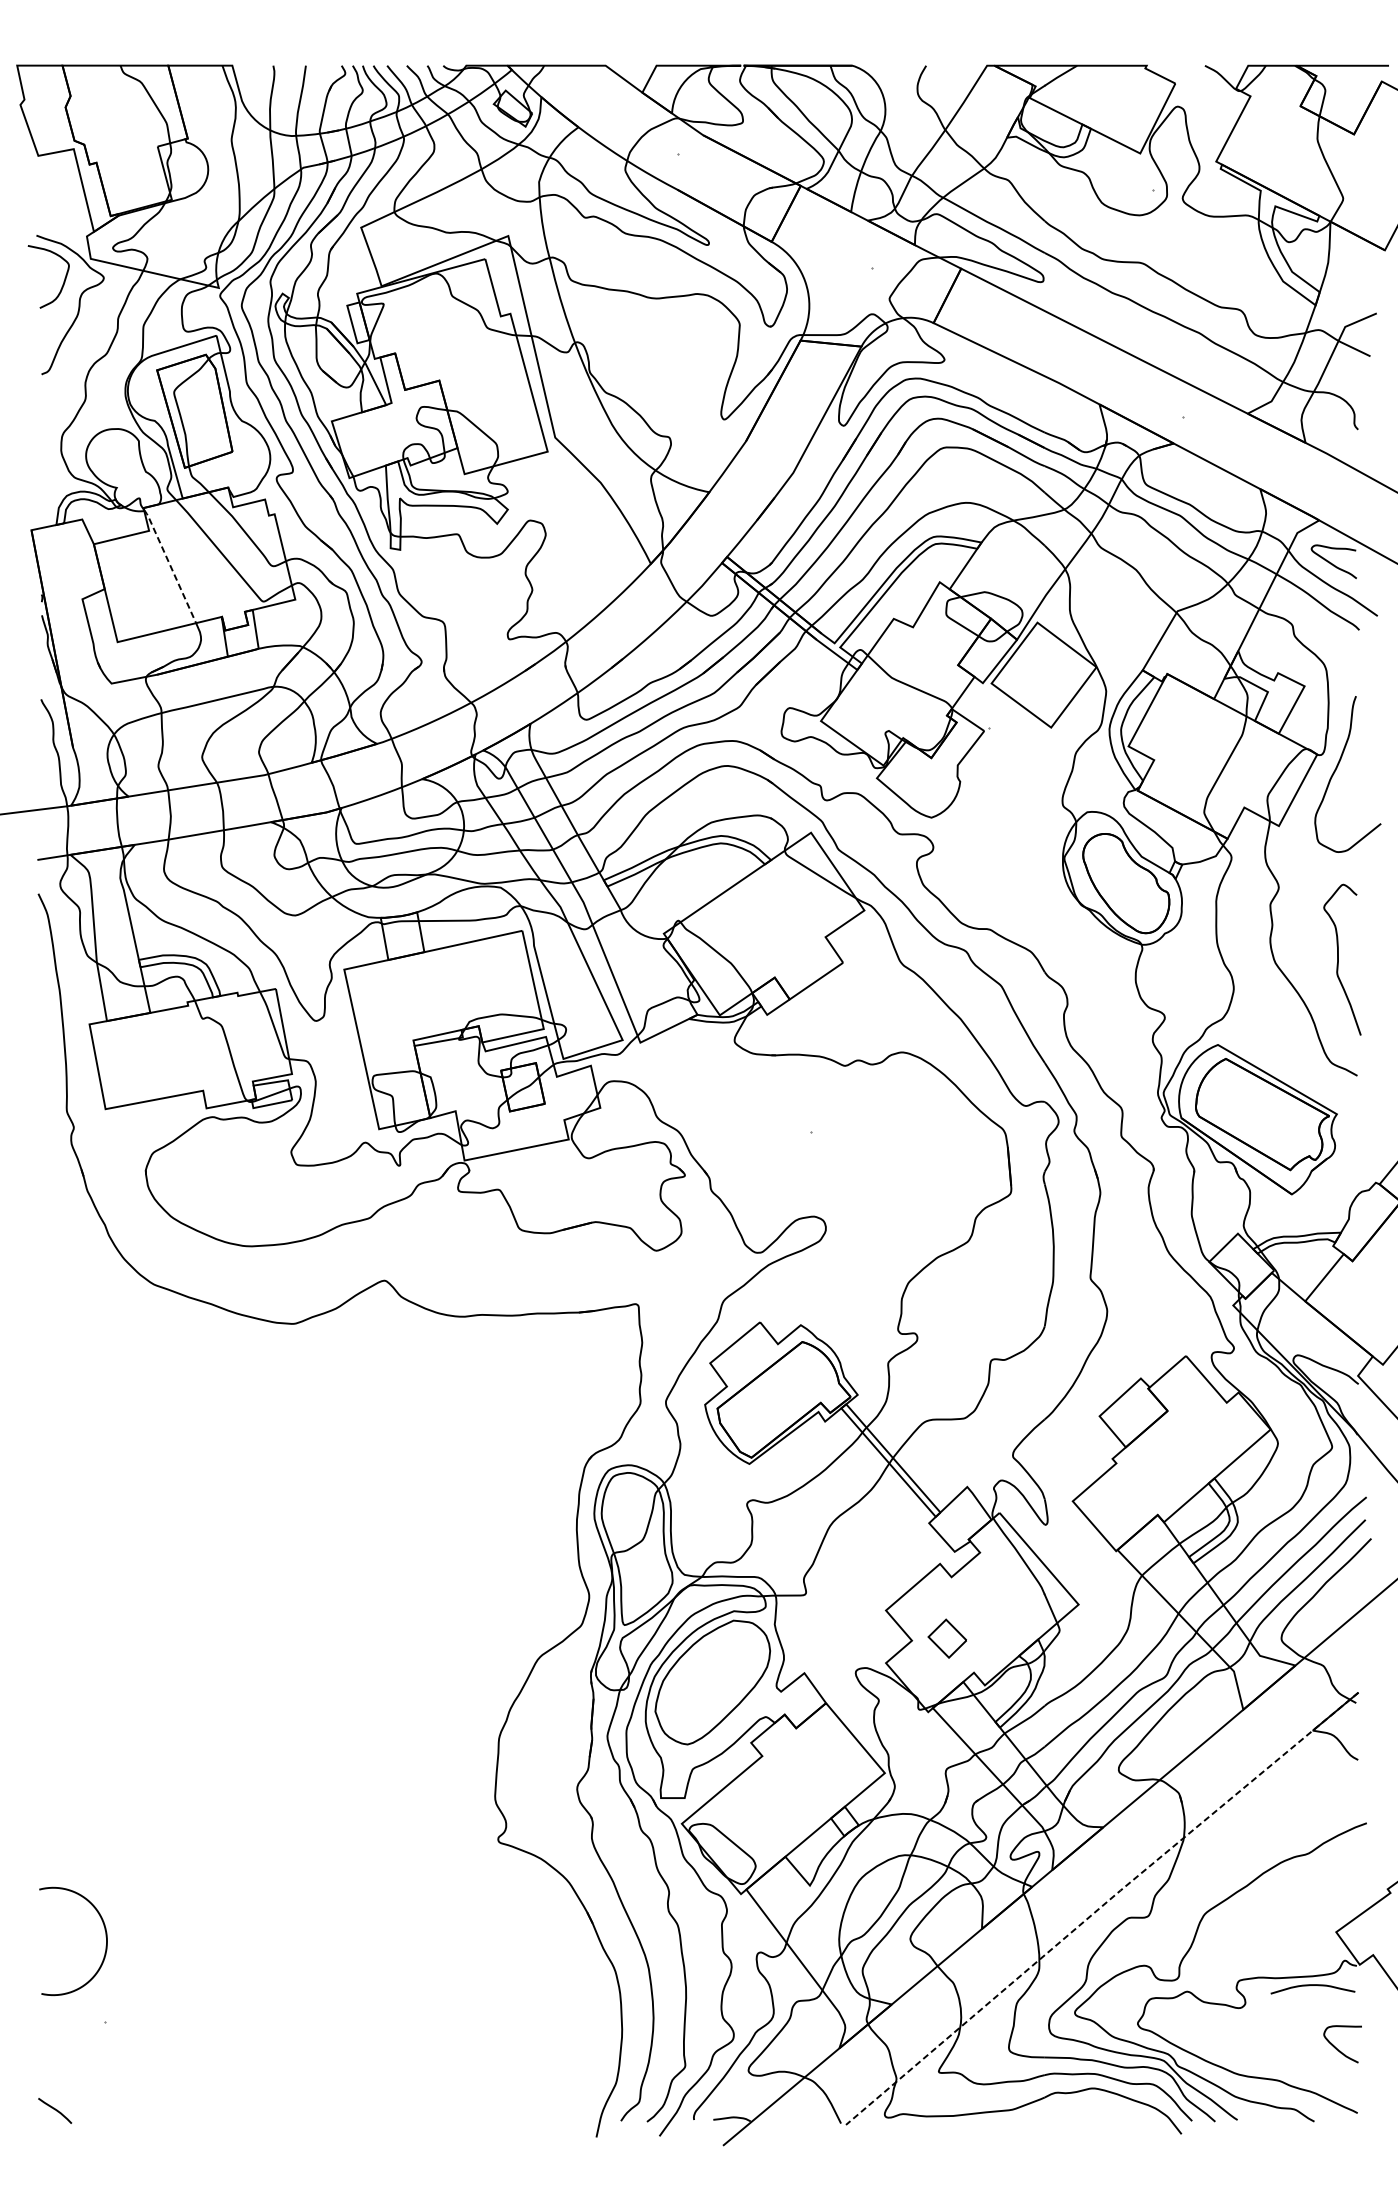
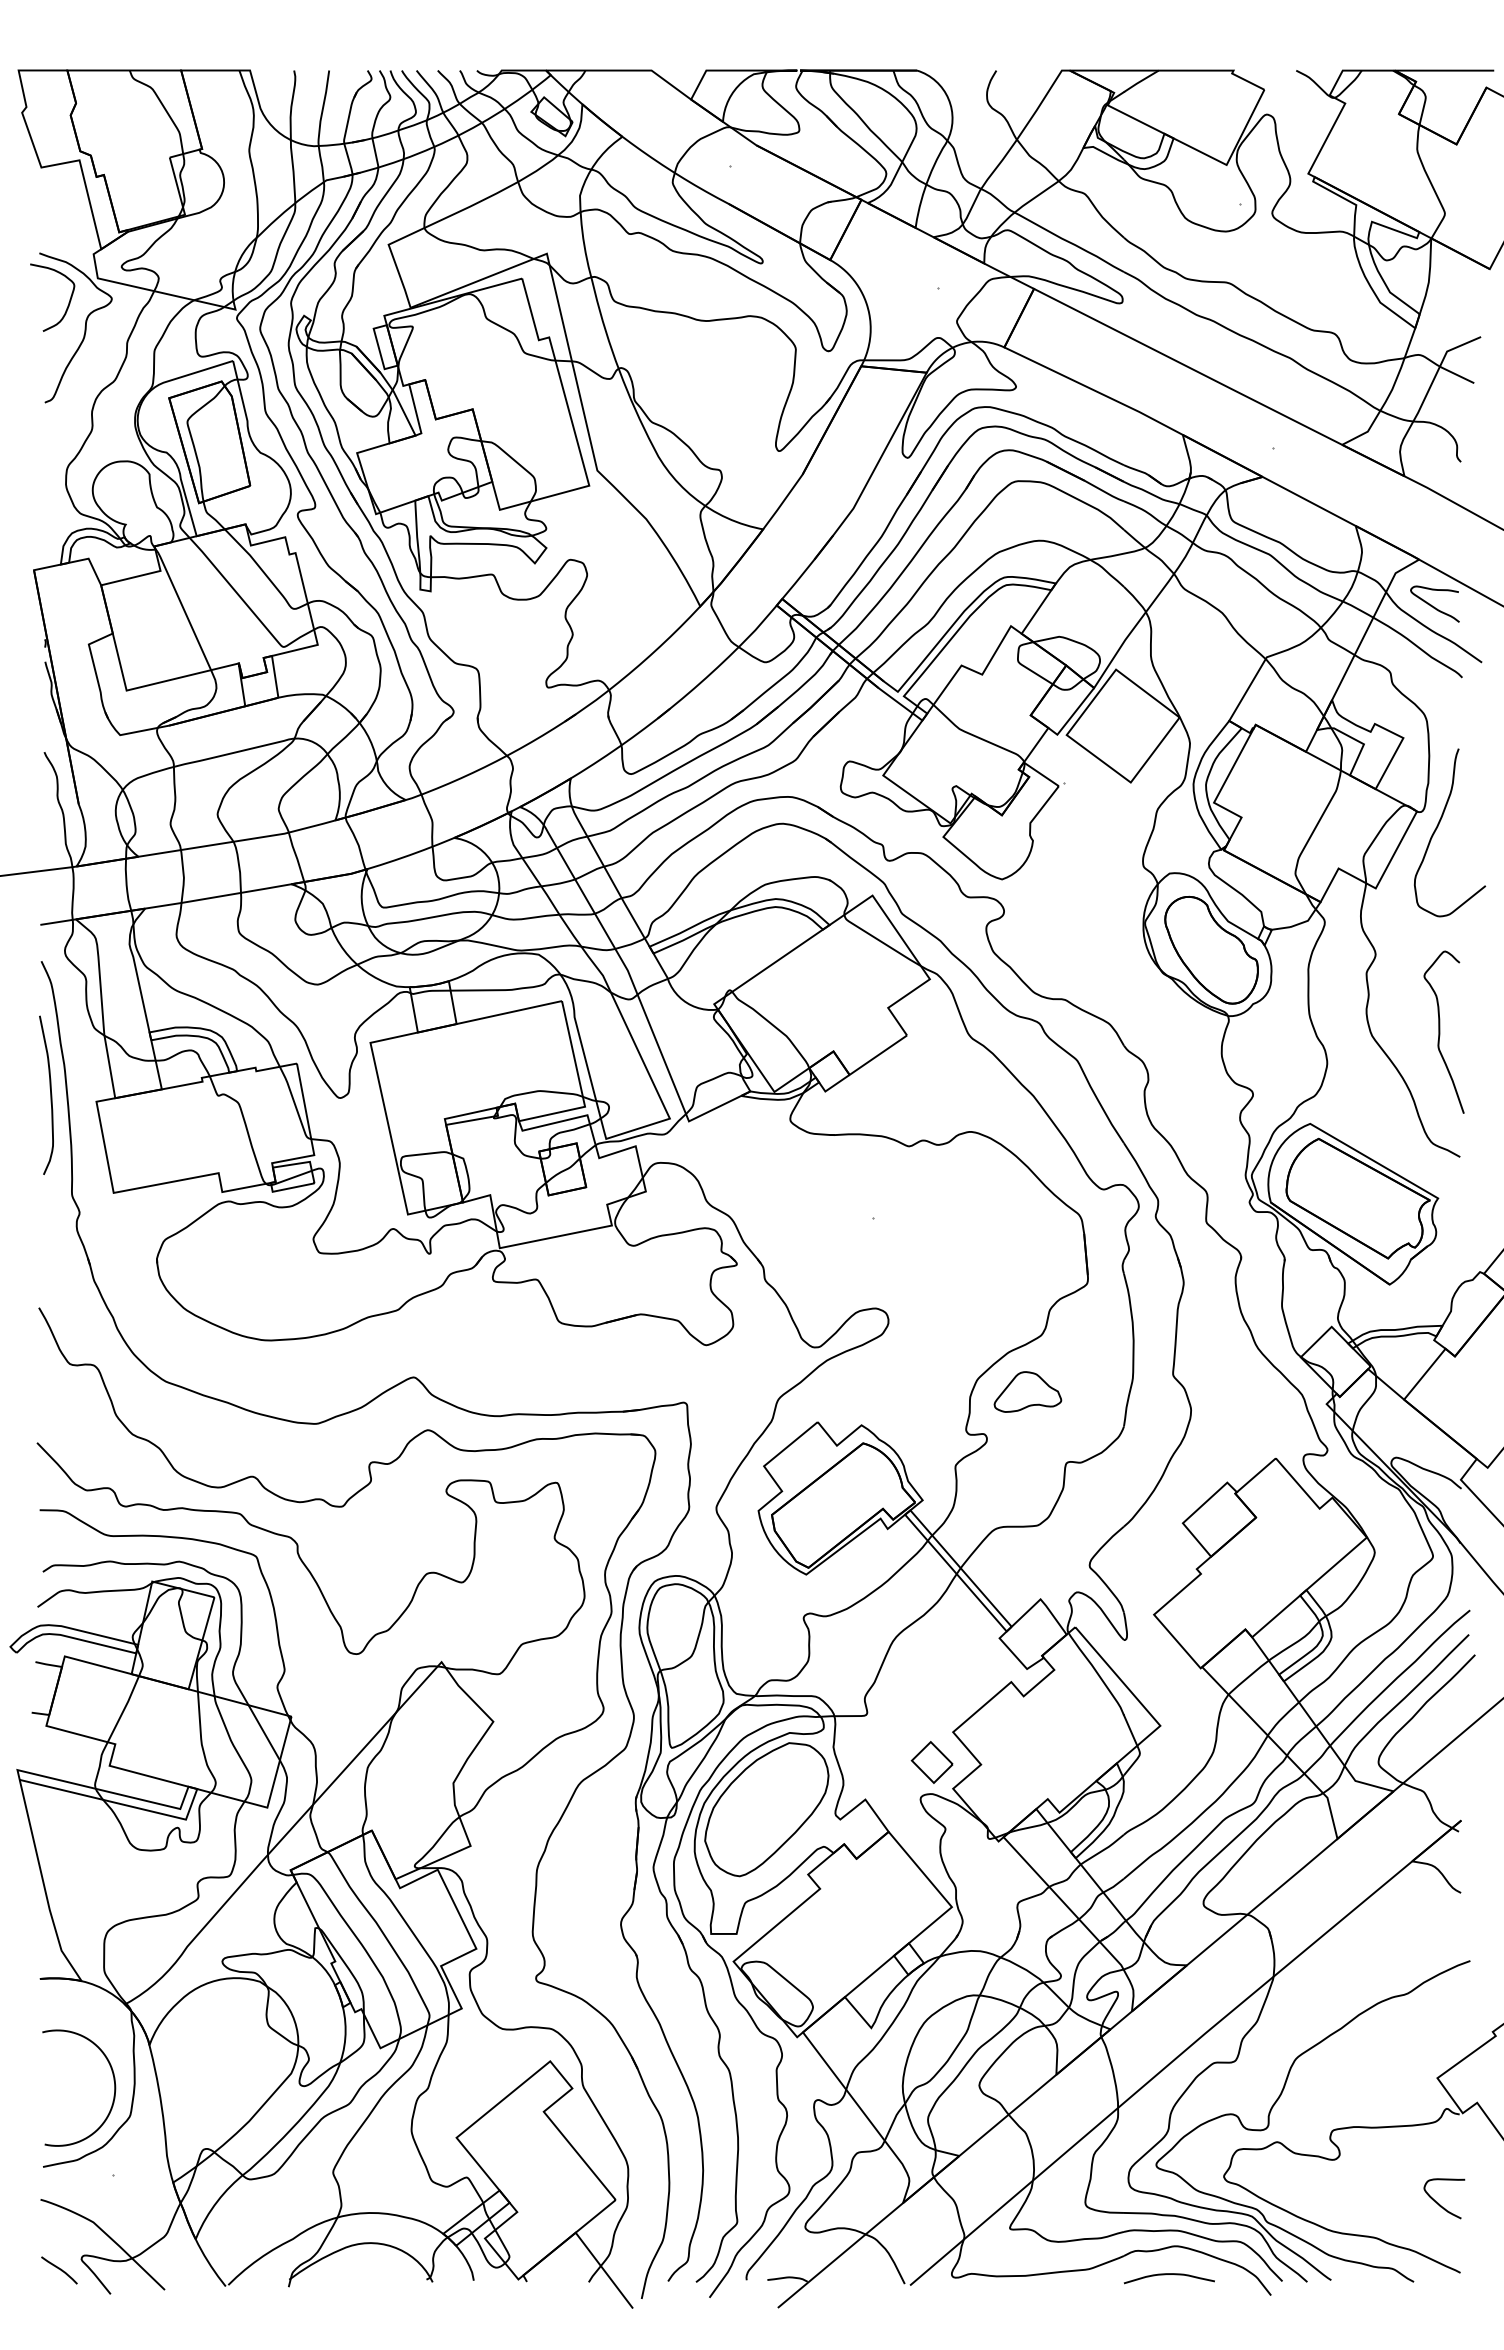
line: (170, 565) -> (183, 608), dashed -> solid
curve: (46, 1017) -> (50, 1094), added
part: (955, 1293) -> (1027, 1391), added
part: (946, 1638) -> (931, 1762), moved
part: (308, 1680) -> (332, 1807), added
line: (1101, 1906) -> (1184, 2050), dashed -> solid
curve: (1312, 1985) -> (1168, 2274), moved

